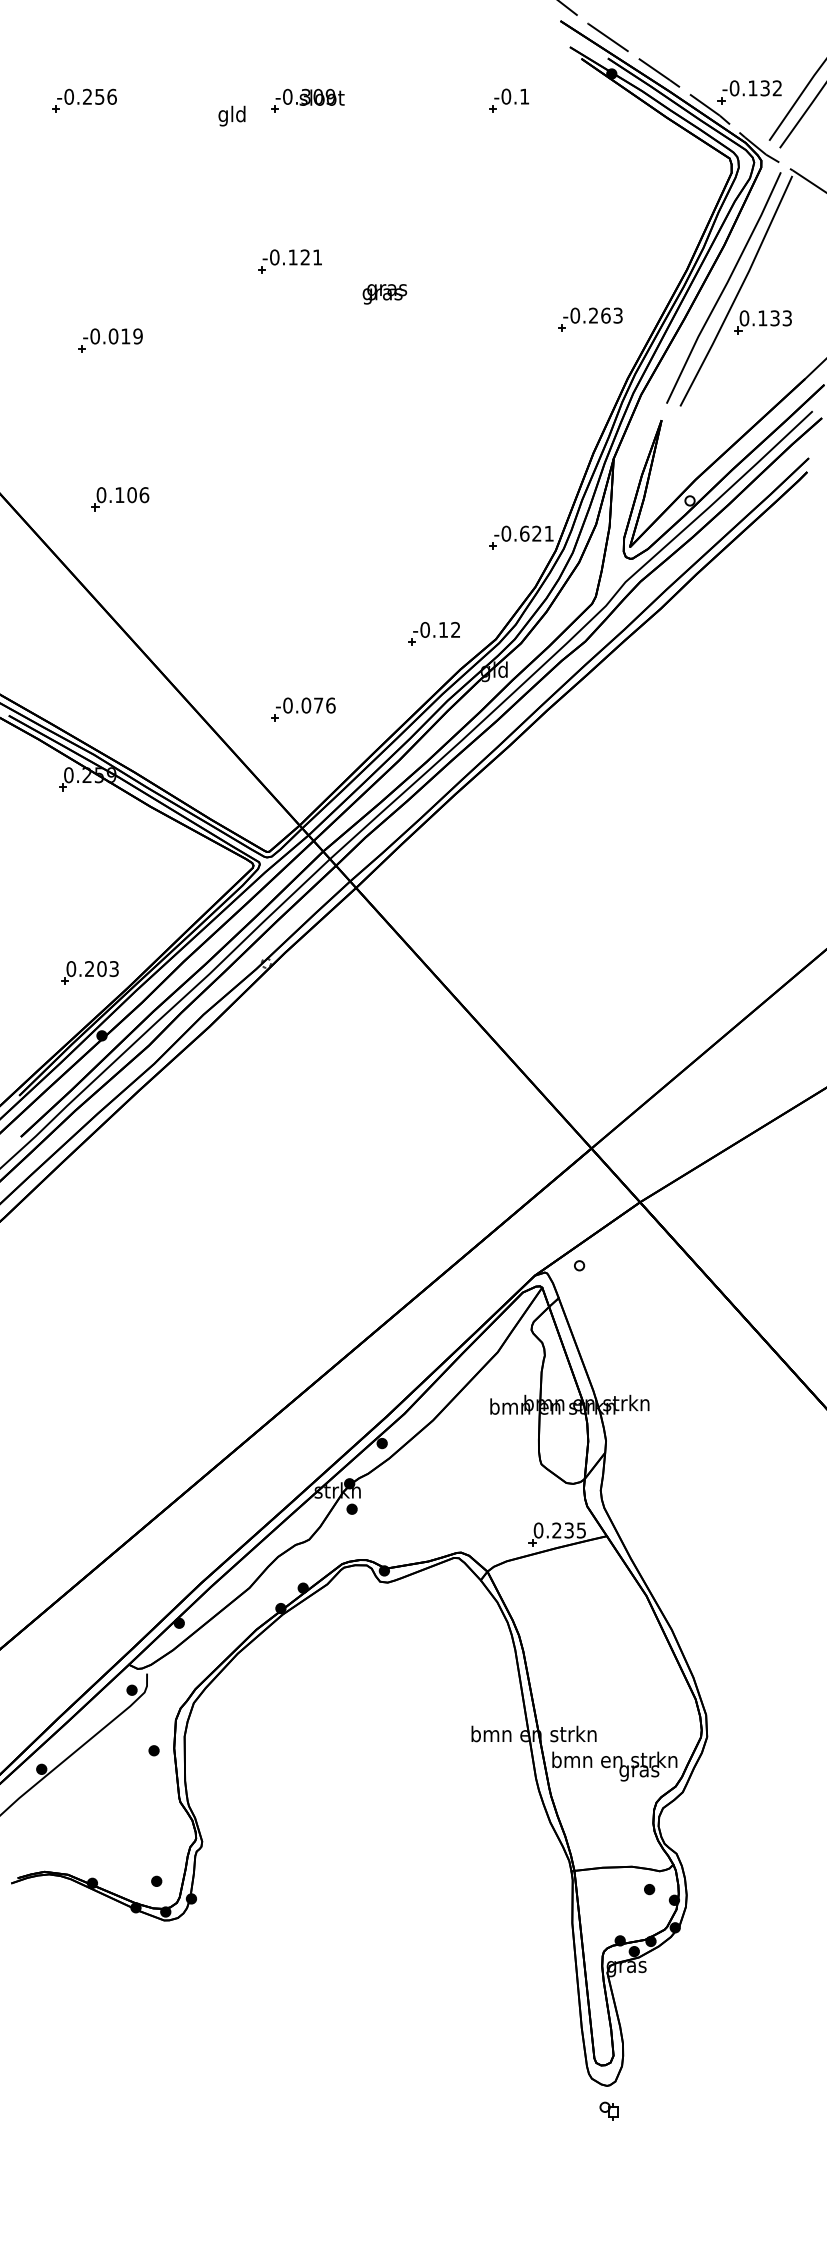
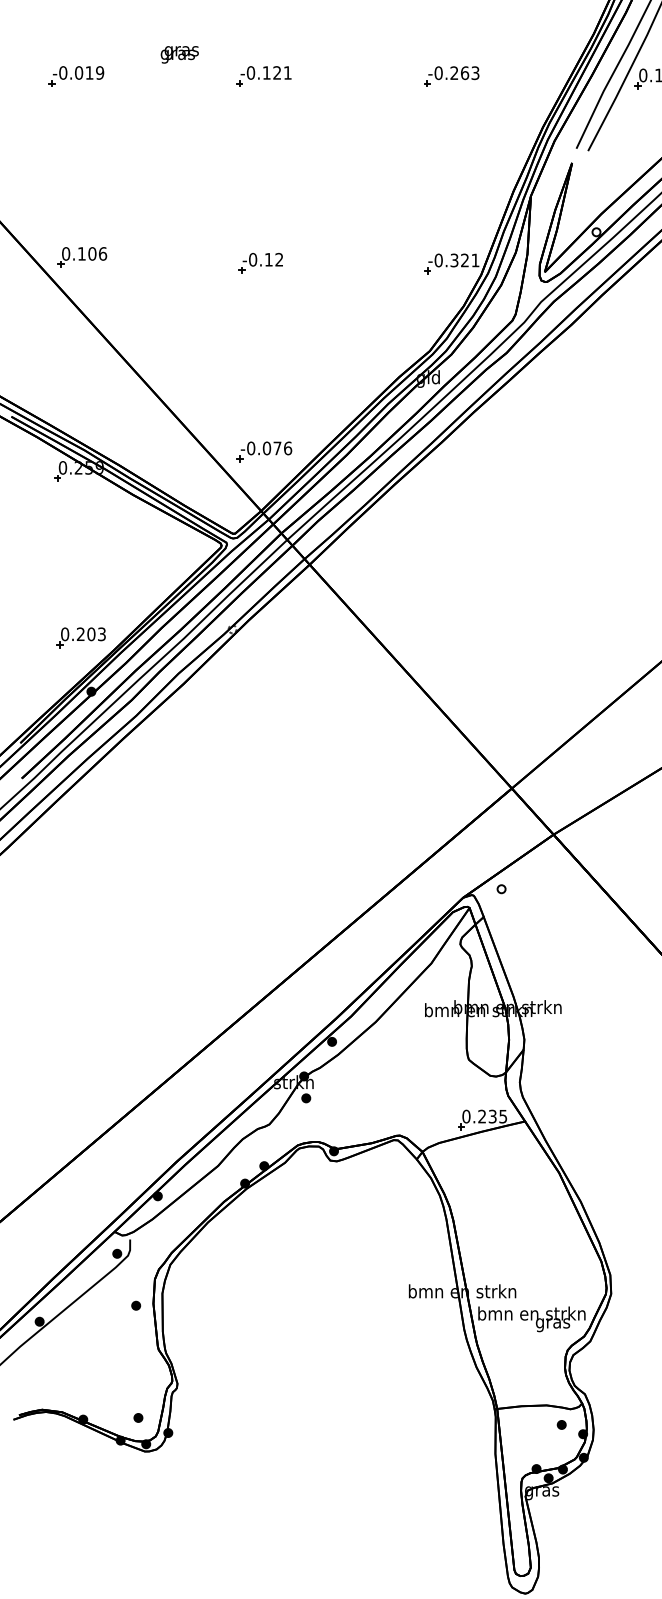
part: (289, 261) -> (263, 76), moved
text: (384, 294) -> (179, 54), moved
part: (590, 319) -> (451, 76), moved
part: (110, 340) -> (76, 76), moved
part: (120, 499) -> (82, 257), moved
text: (524, 533) -> (454, 260), -0.621 -> -0.321
part: (433, 633) -> (260, 262), moved
part: (303, 709) -> (264, 451), moved

